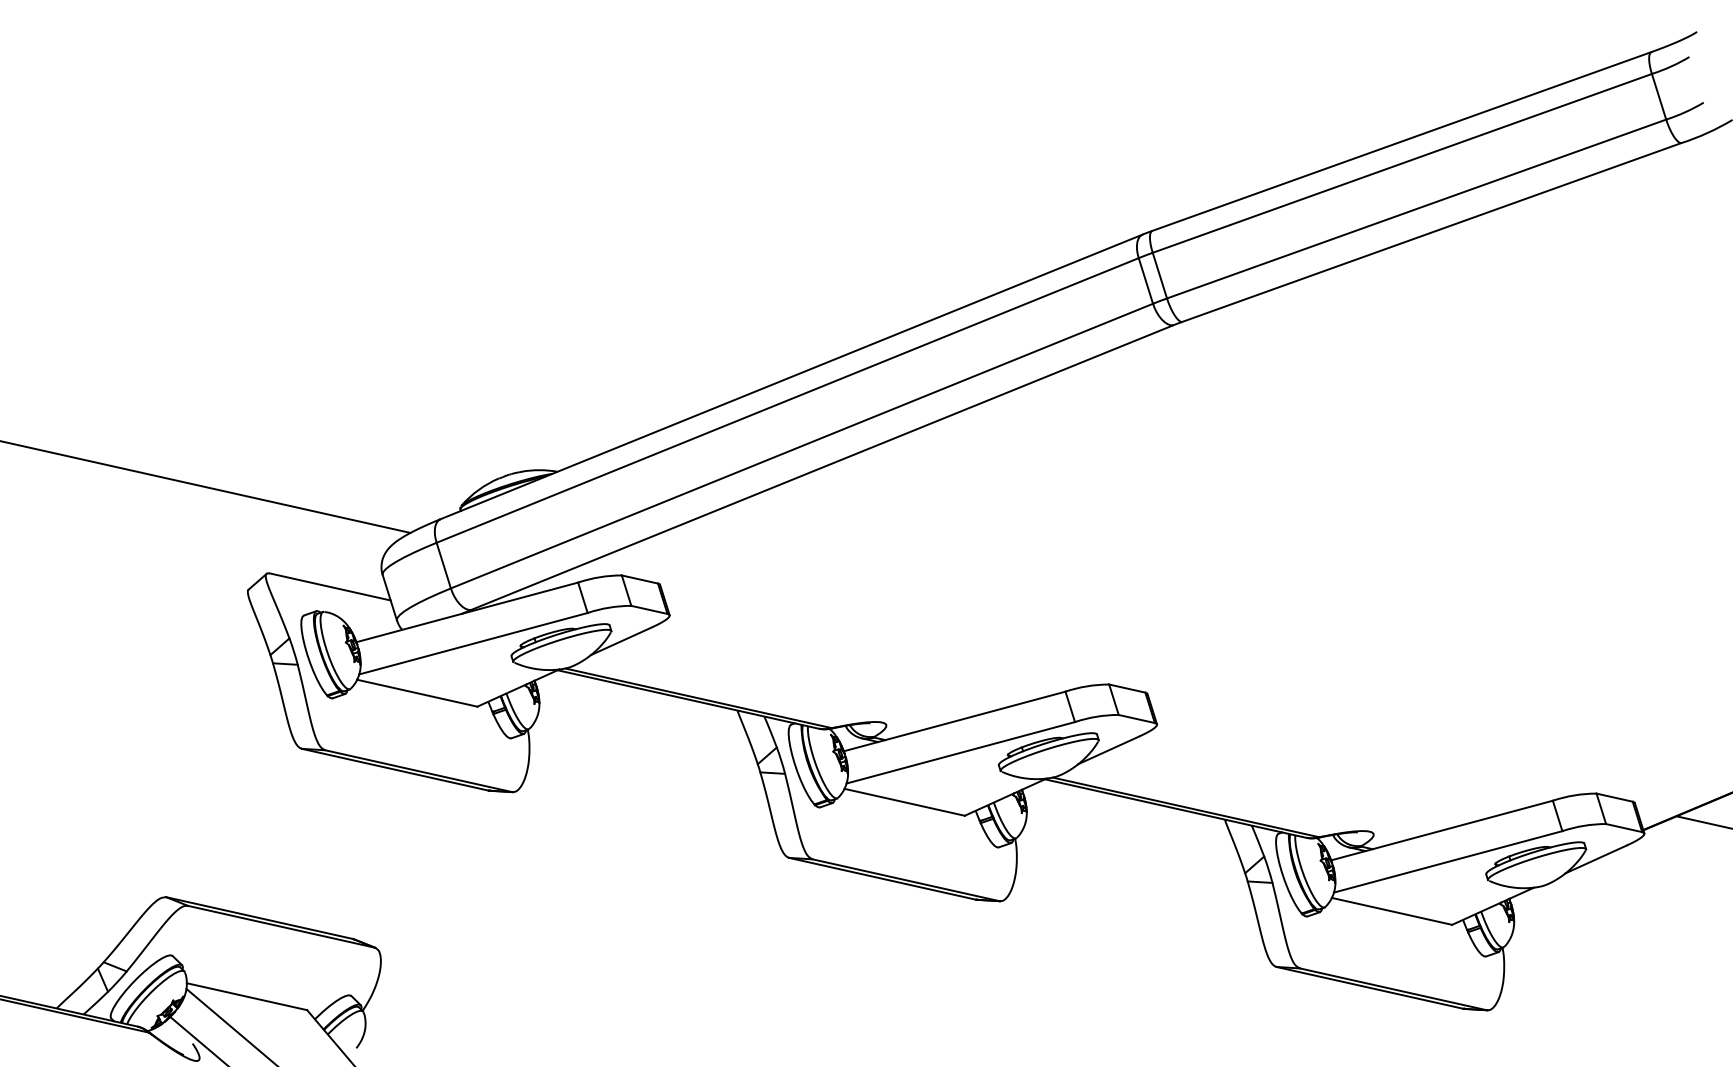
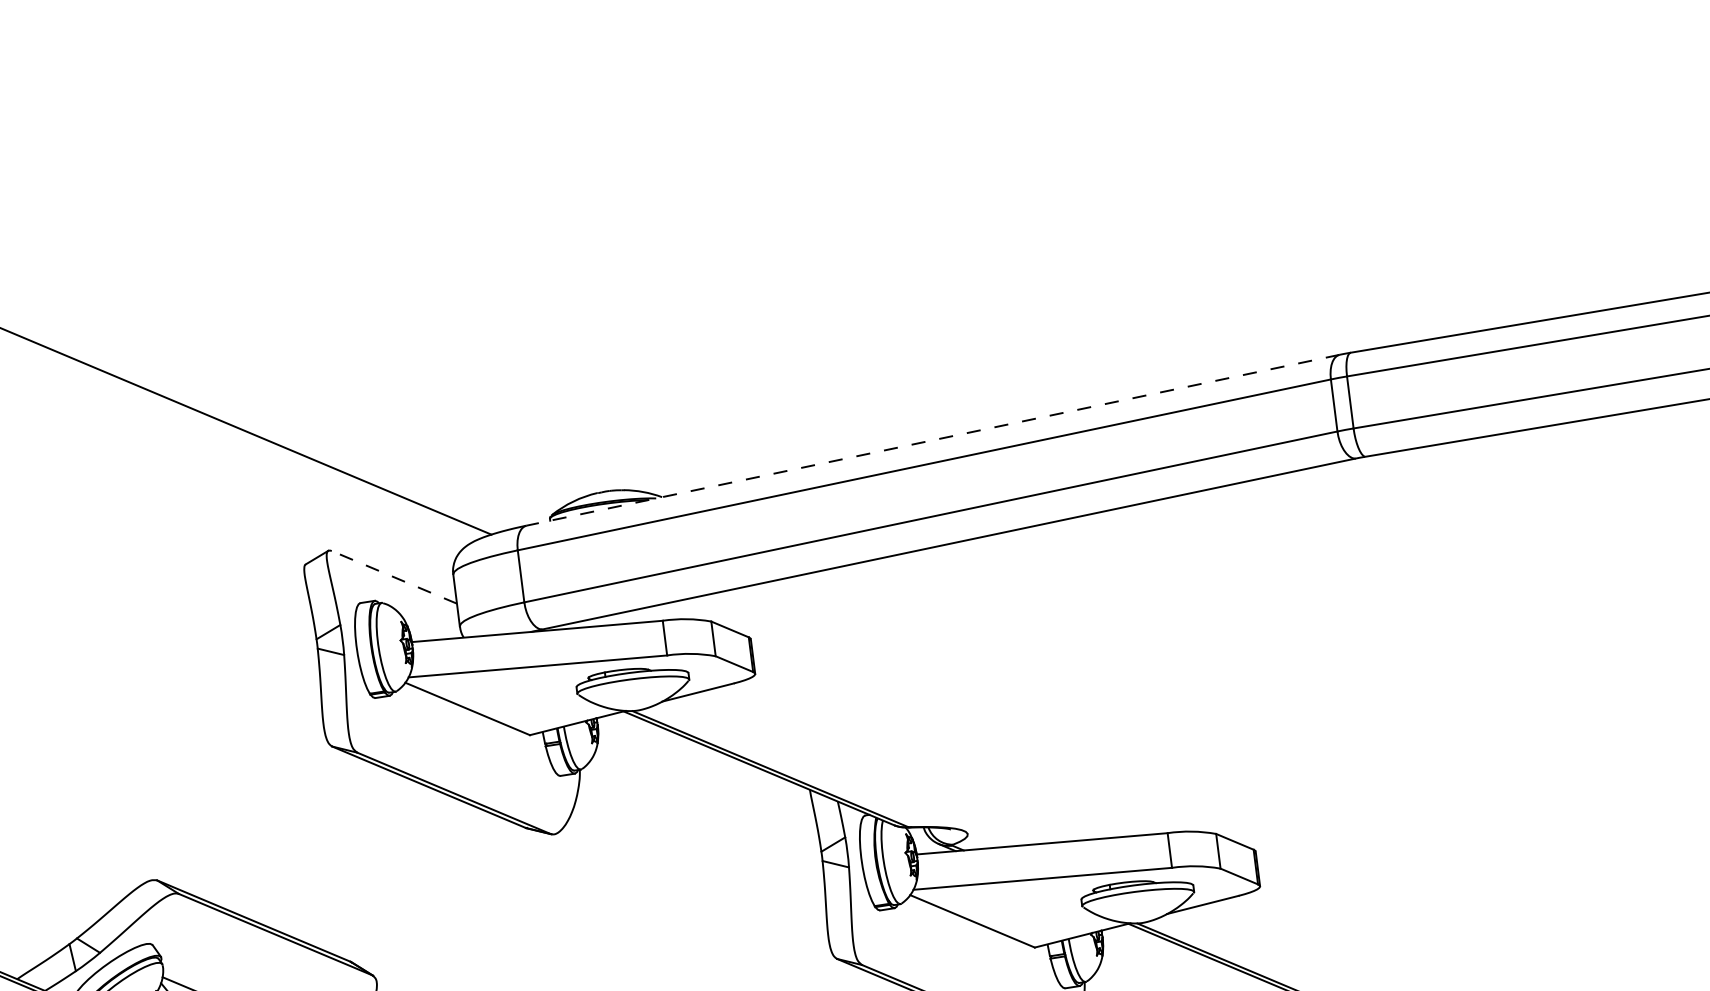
line: (791, 376) -> (933, 439), solid -> dashed
line: (330, 586) -> (394, 576), solid -> dashed

